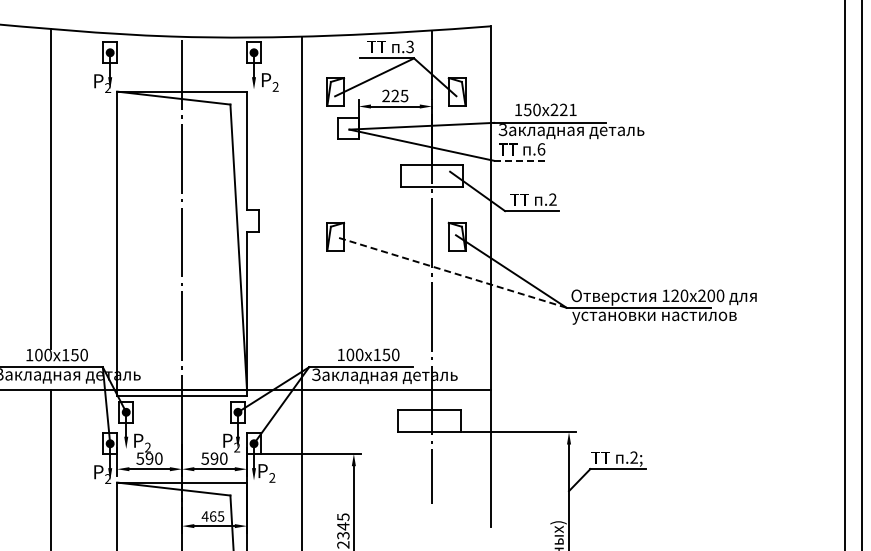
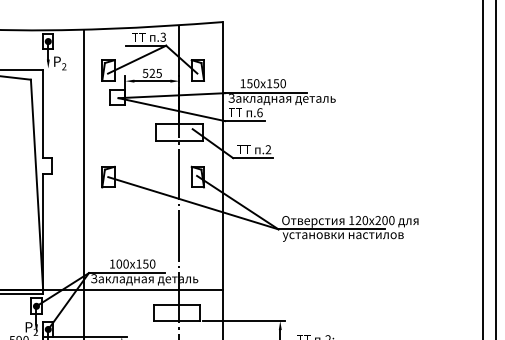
text: (385, 95) -> (145, 73), 225 -> 525
text: (563, 109) -> (276, 83), 221 -> 150
line: (521, 160) -> (245, 120), dashed -> solid
line: (451, 272) -> (193, 203), dashed -> solid

